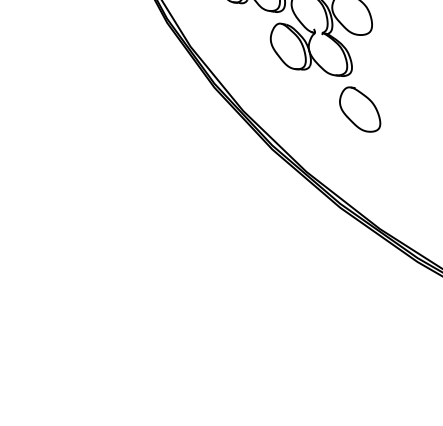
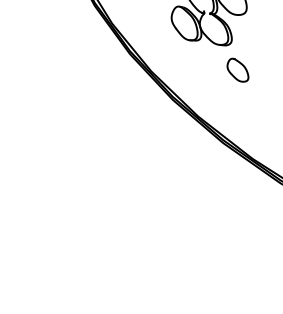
part: (360, 109) -> (238, 70), size x0.7

